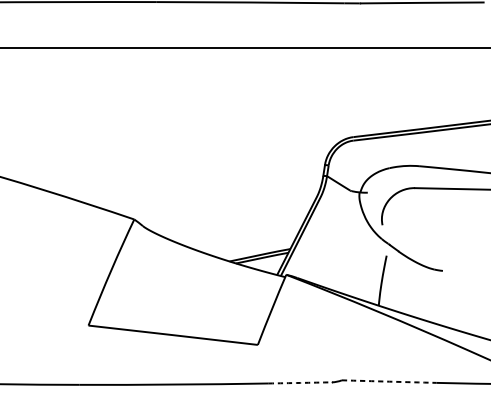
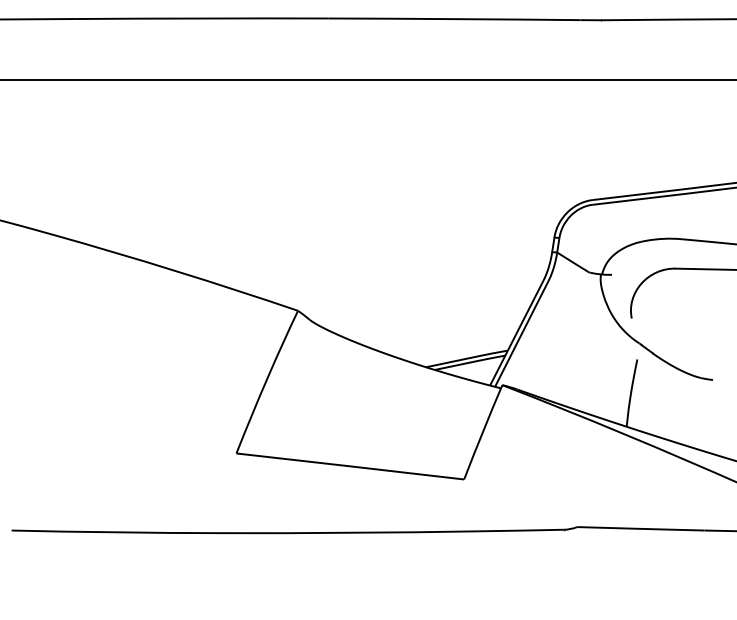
arc: (389, 381) -> (640, 528), dashed -> solid
arc: (300, 382) -> (521, 530), dashed -> solid

